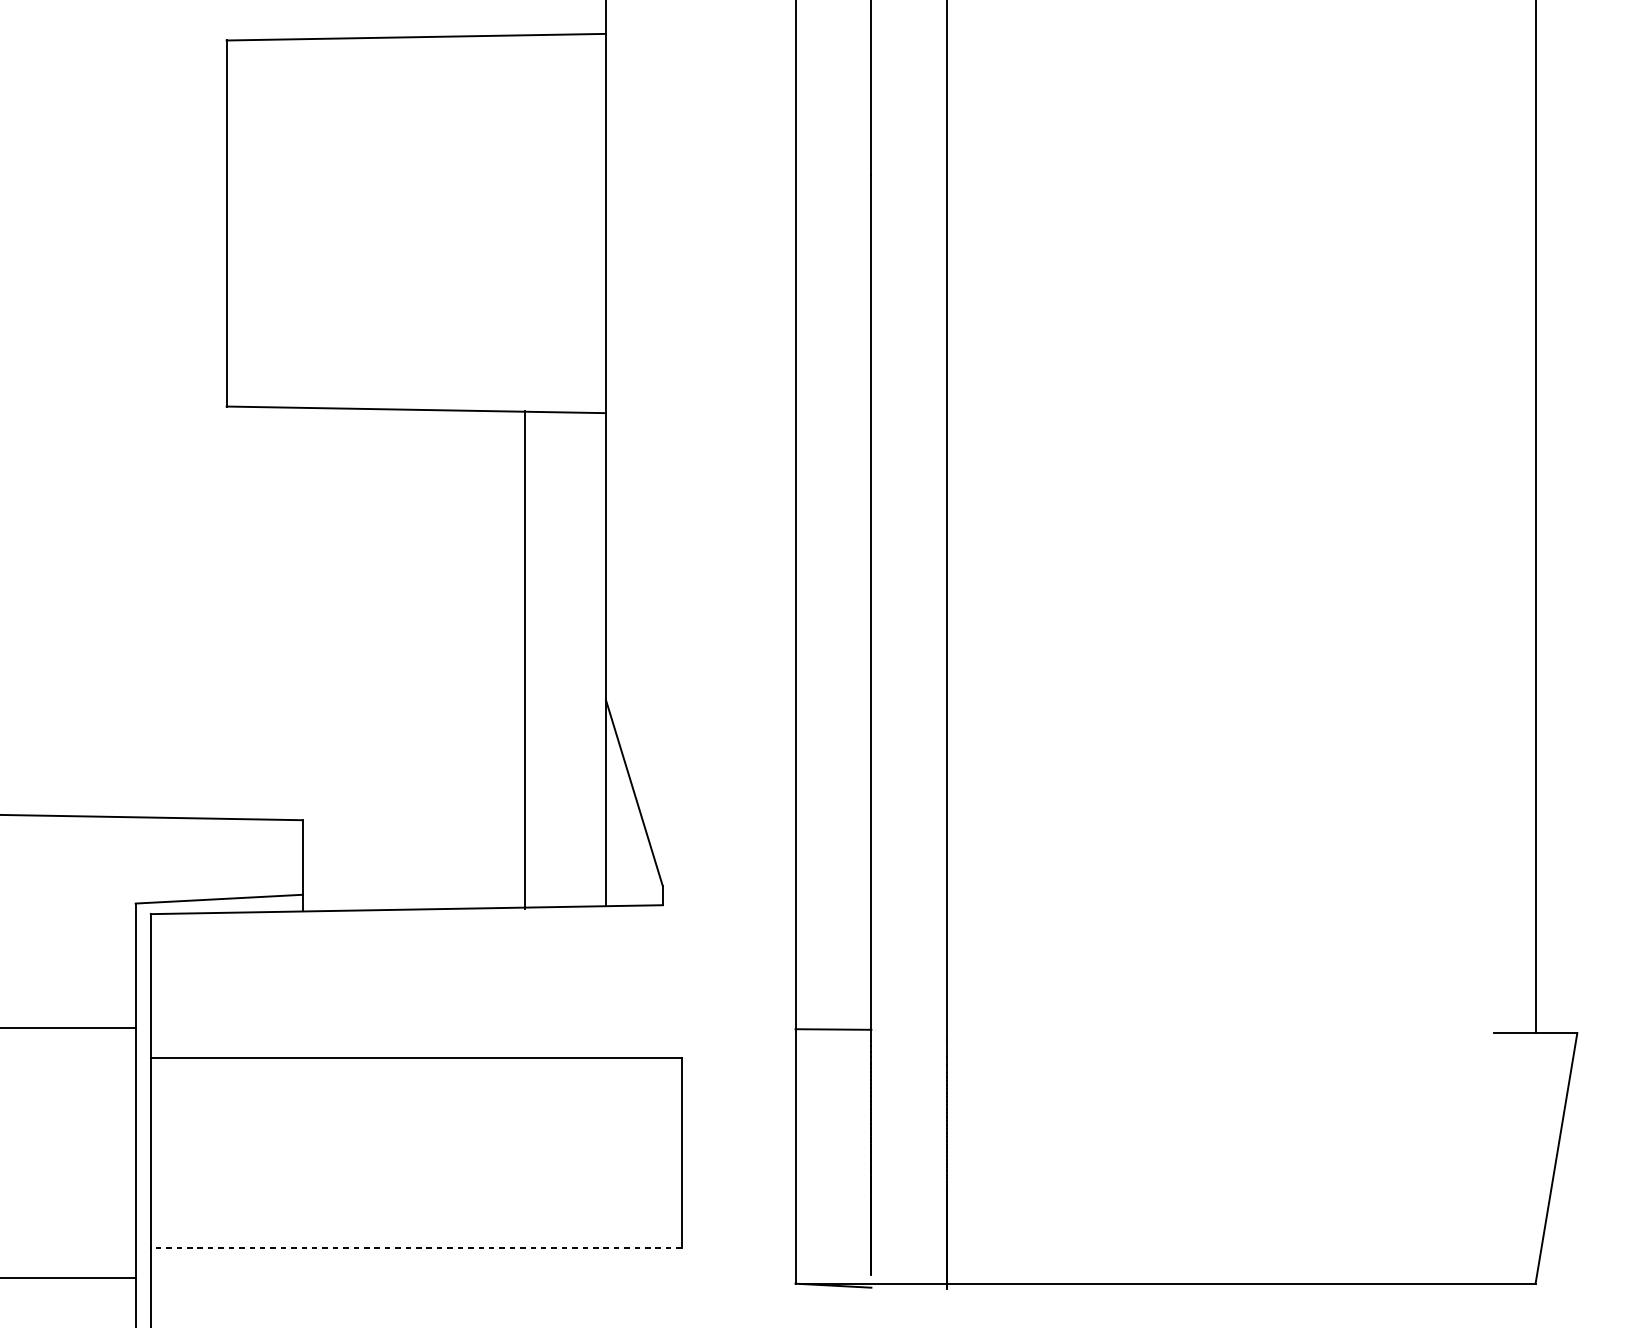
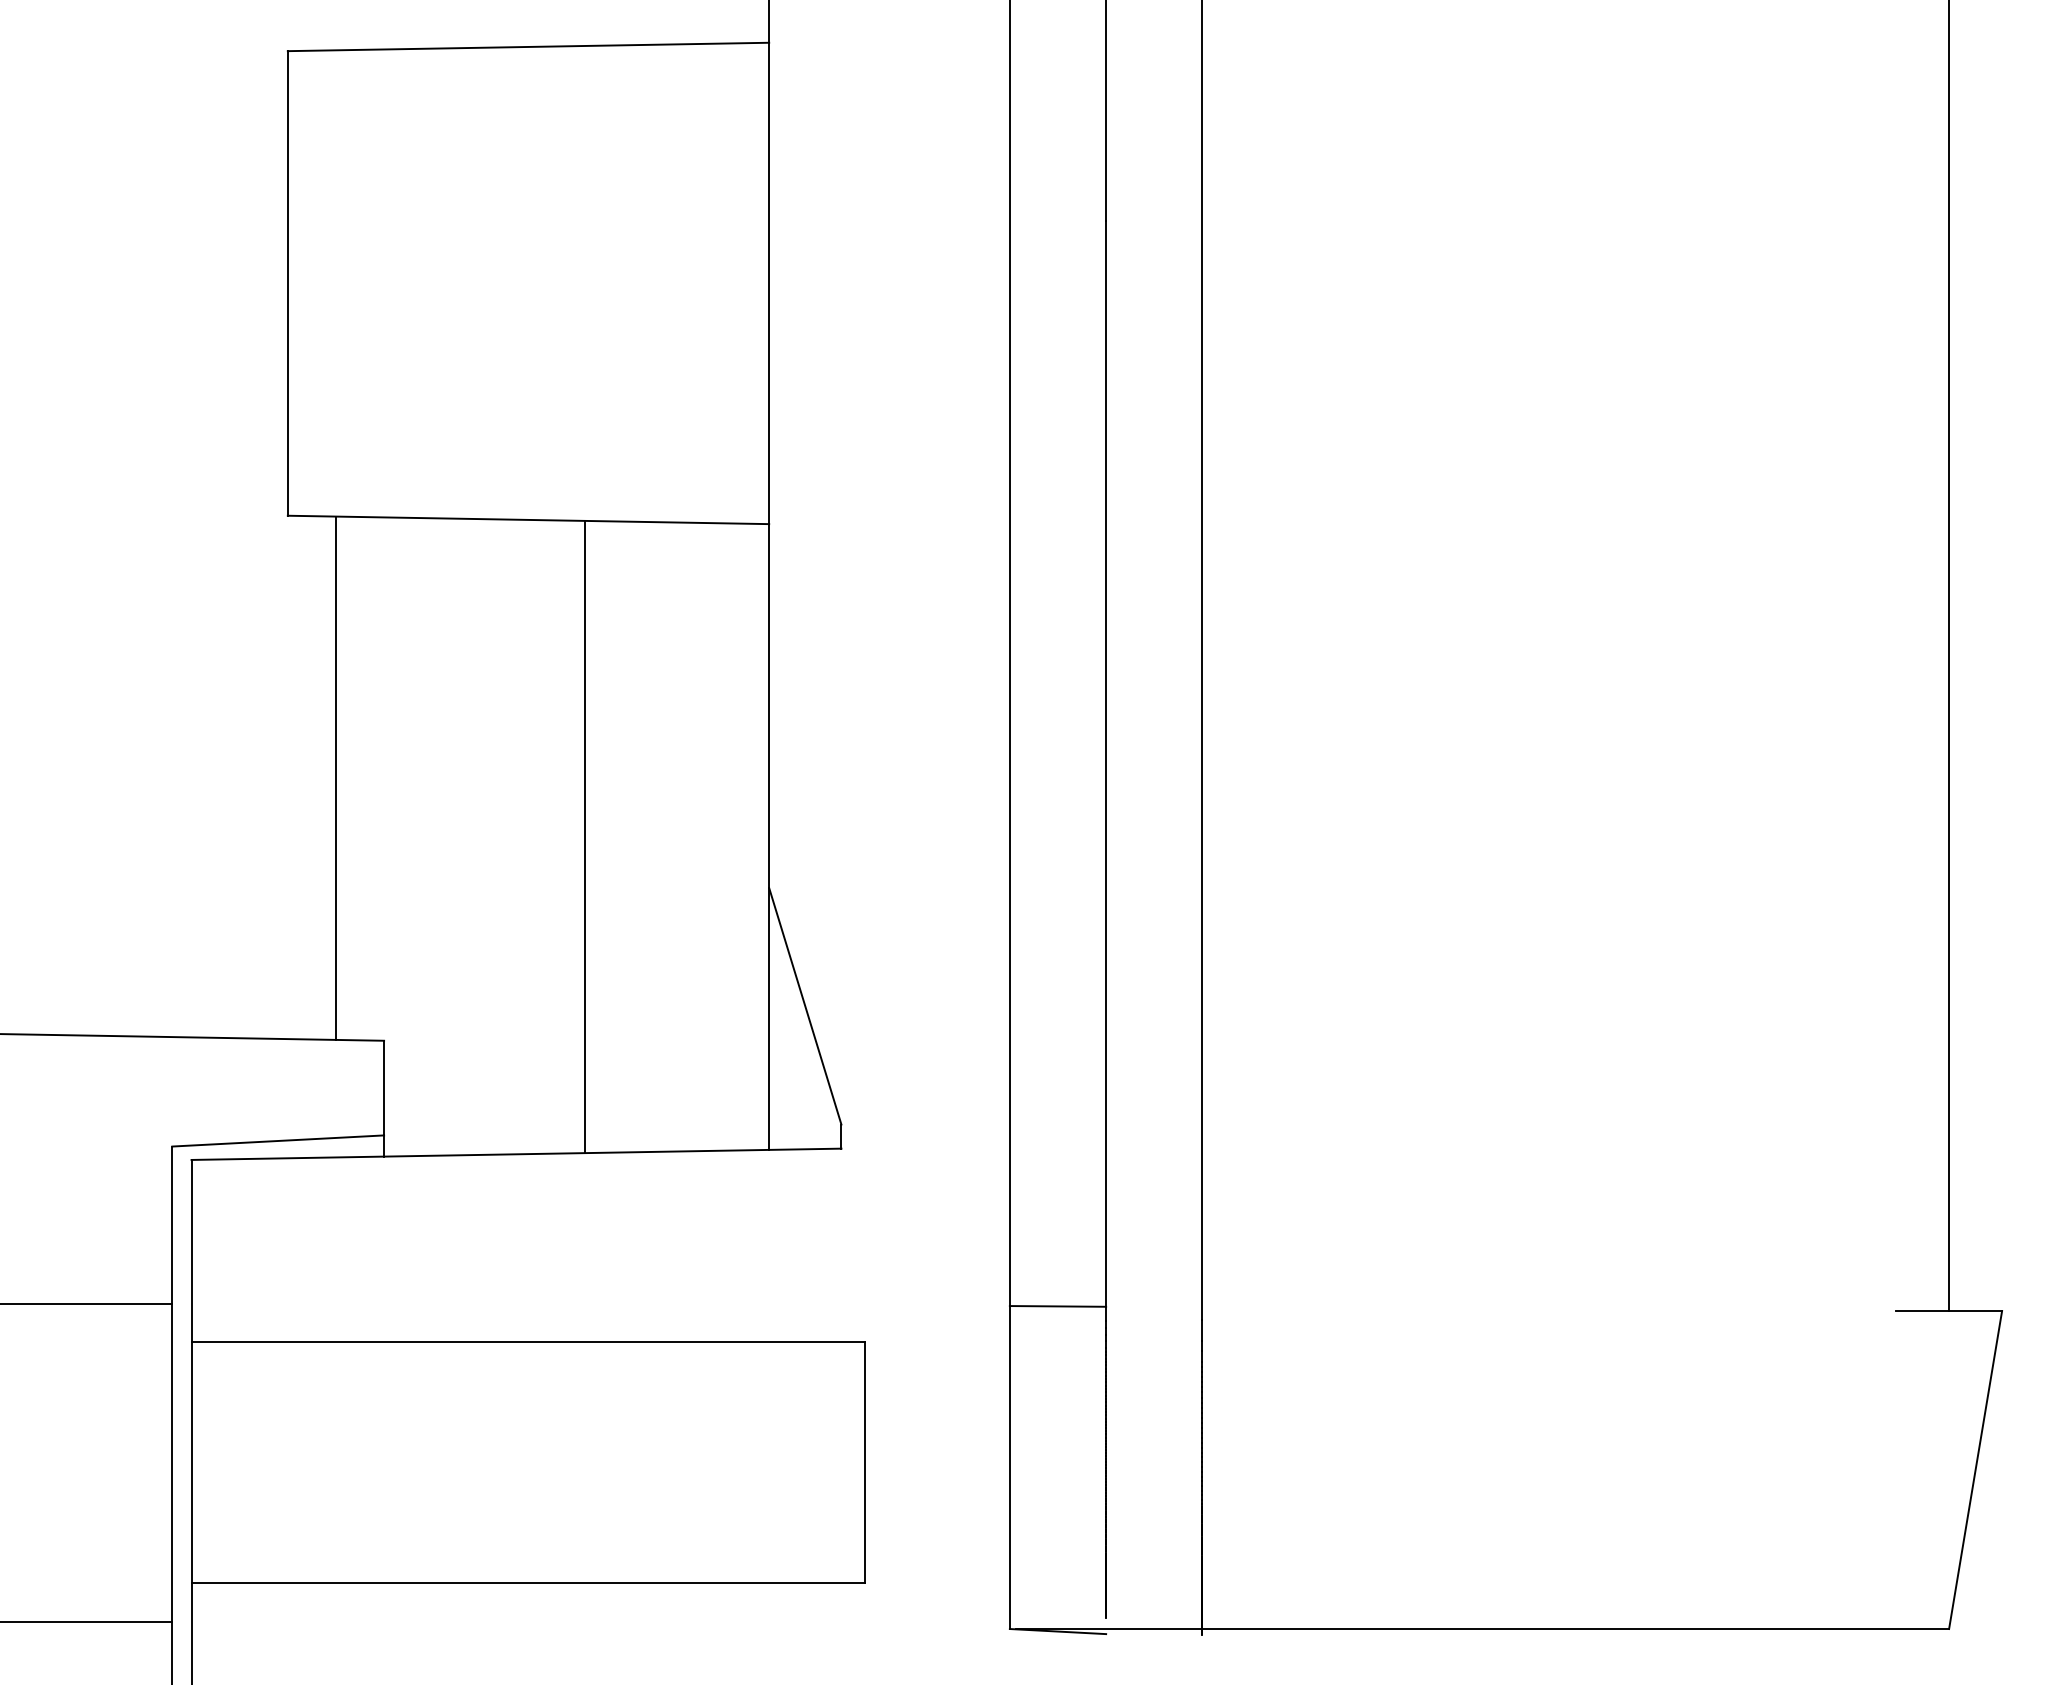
line: (264, 612) -> (335, 777), added
line: (525, 659) -> (585, 836), moved
line: (416, 1247) -> (528, 1583), dashed -> solid

